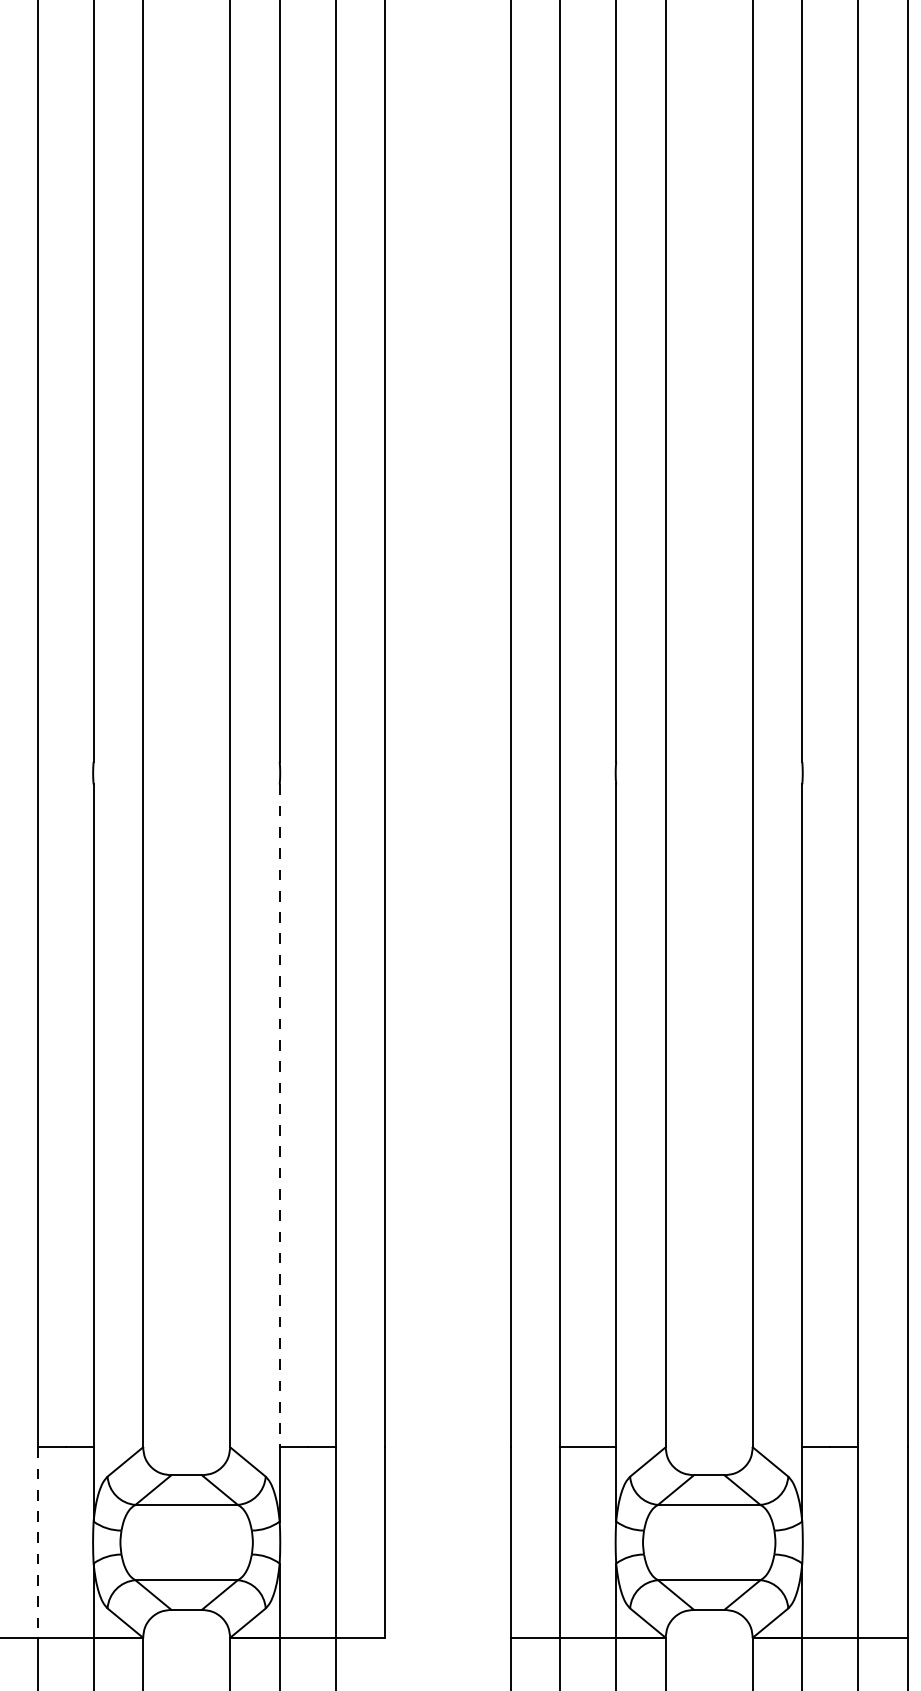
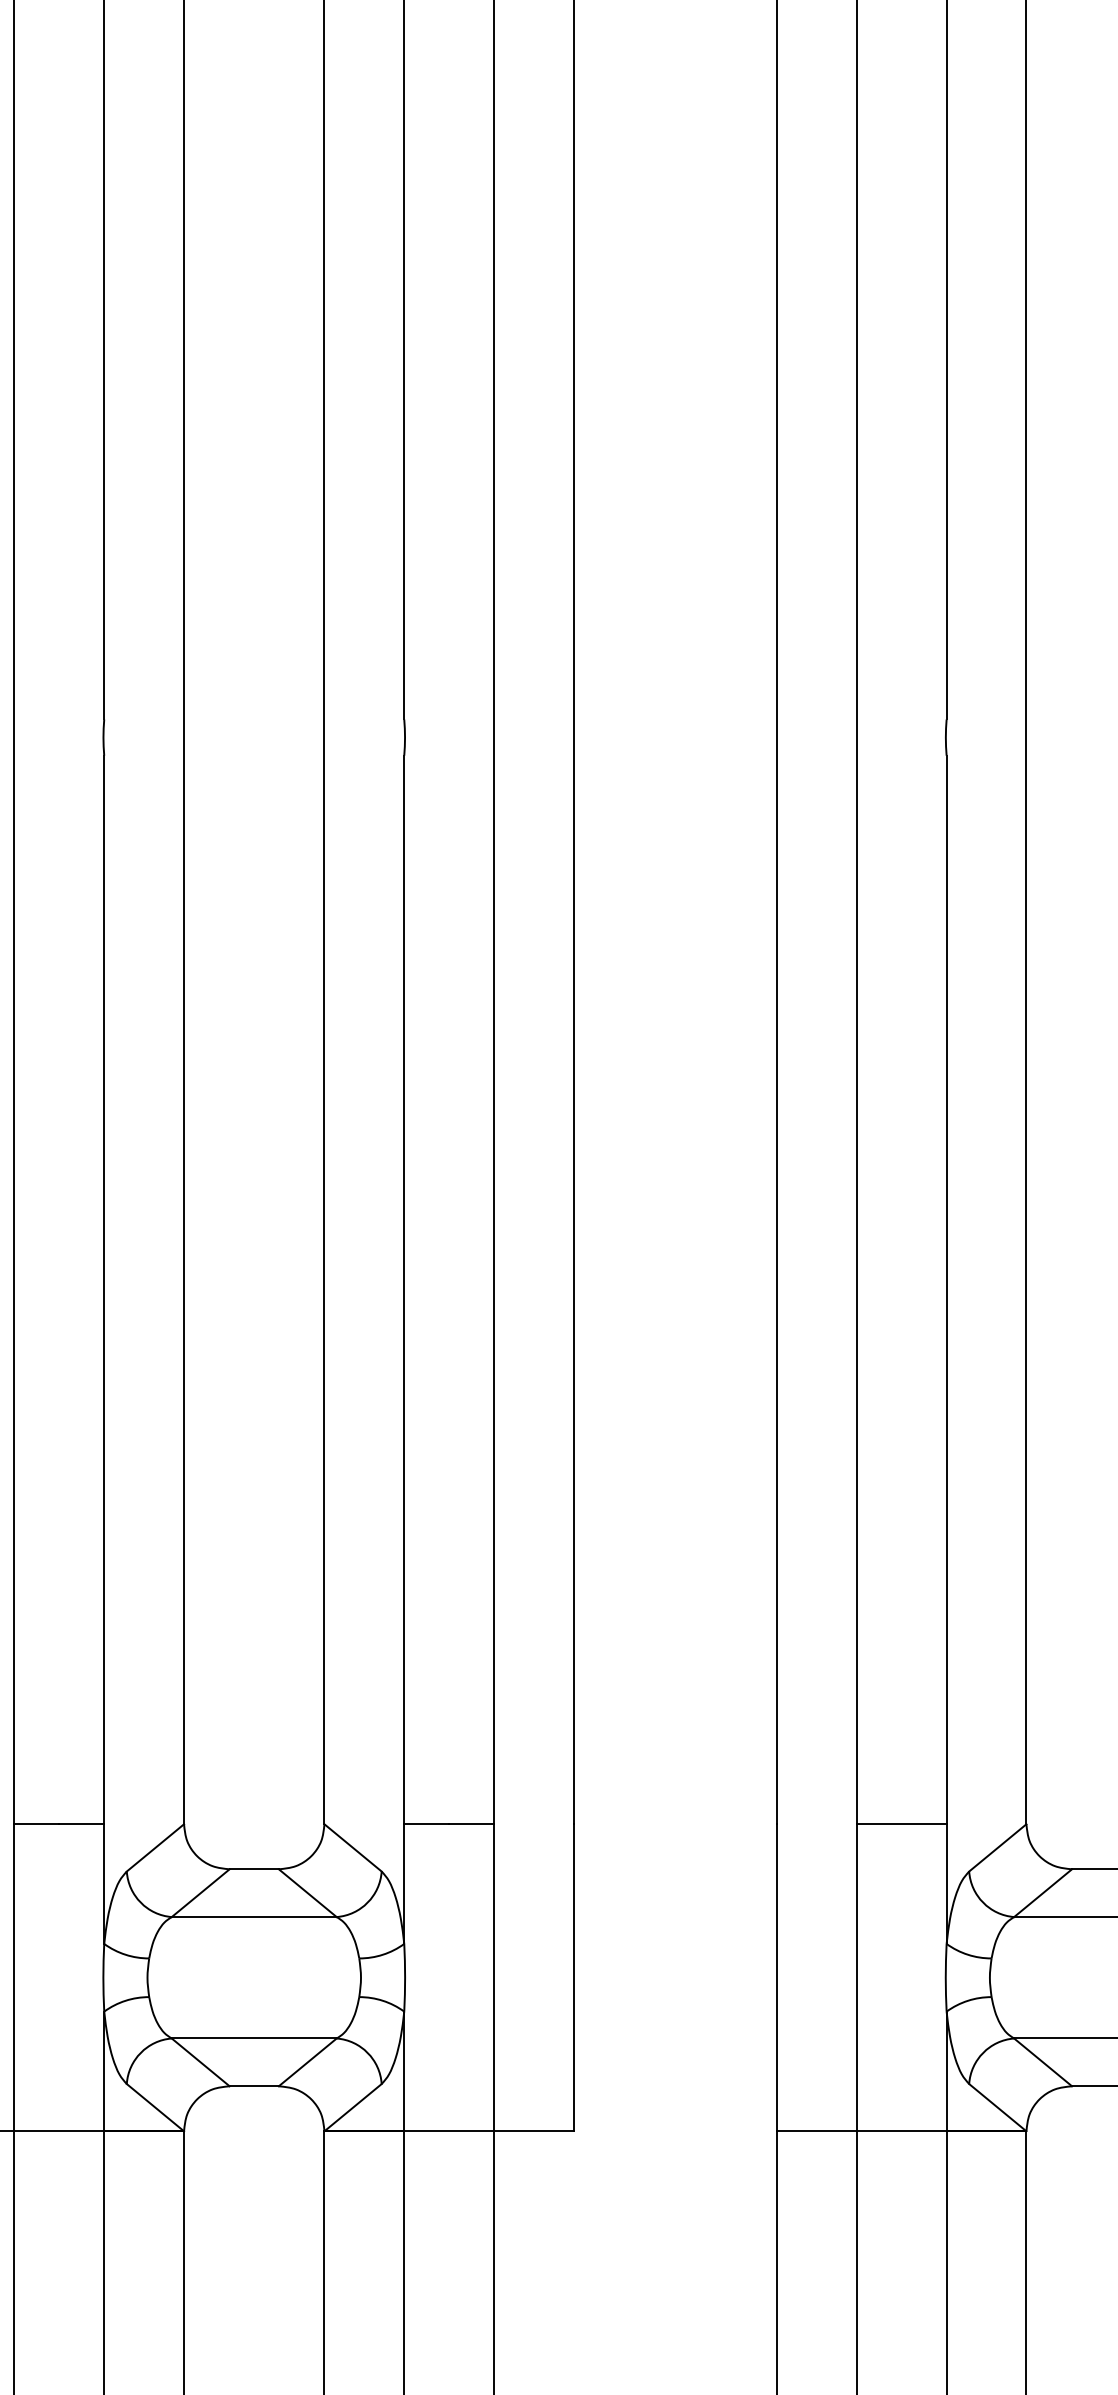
line: (279, 1116) -> (403, 1290), dashed -> solid
line: (37, 1543) -> (13, 1979), dashed -> solid

